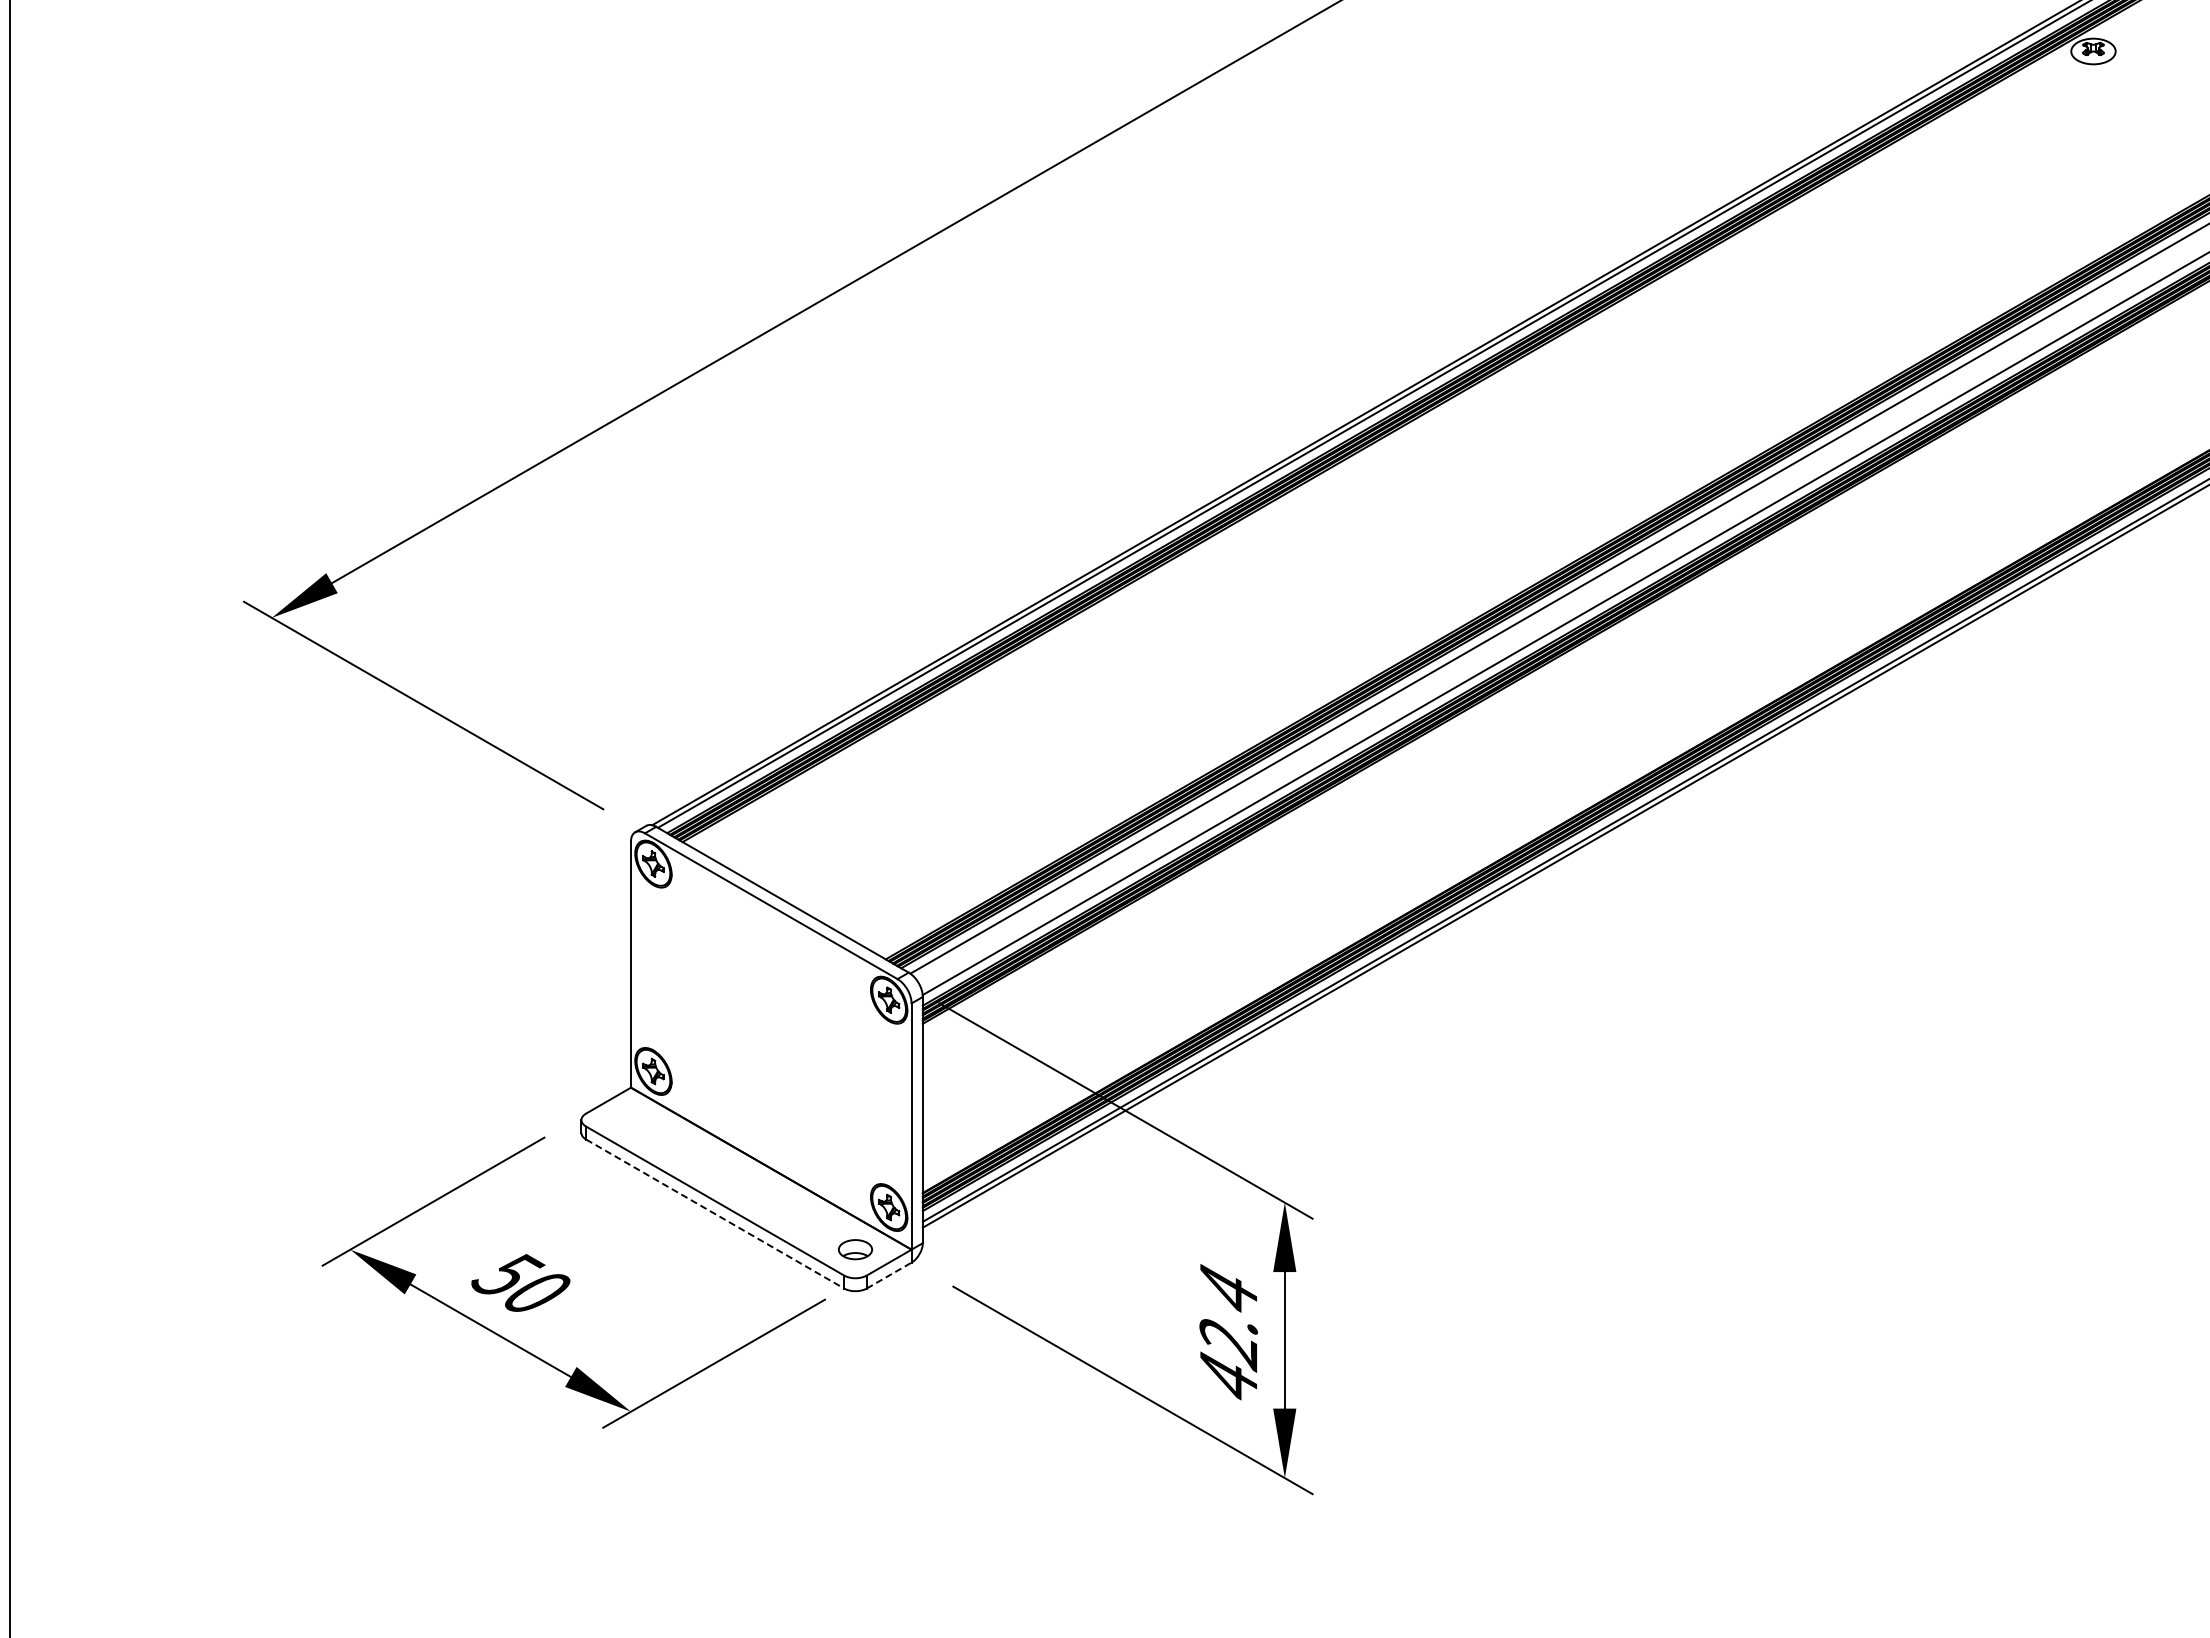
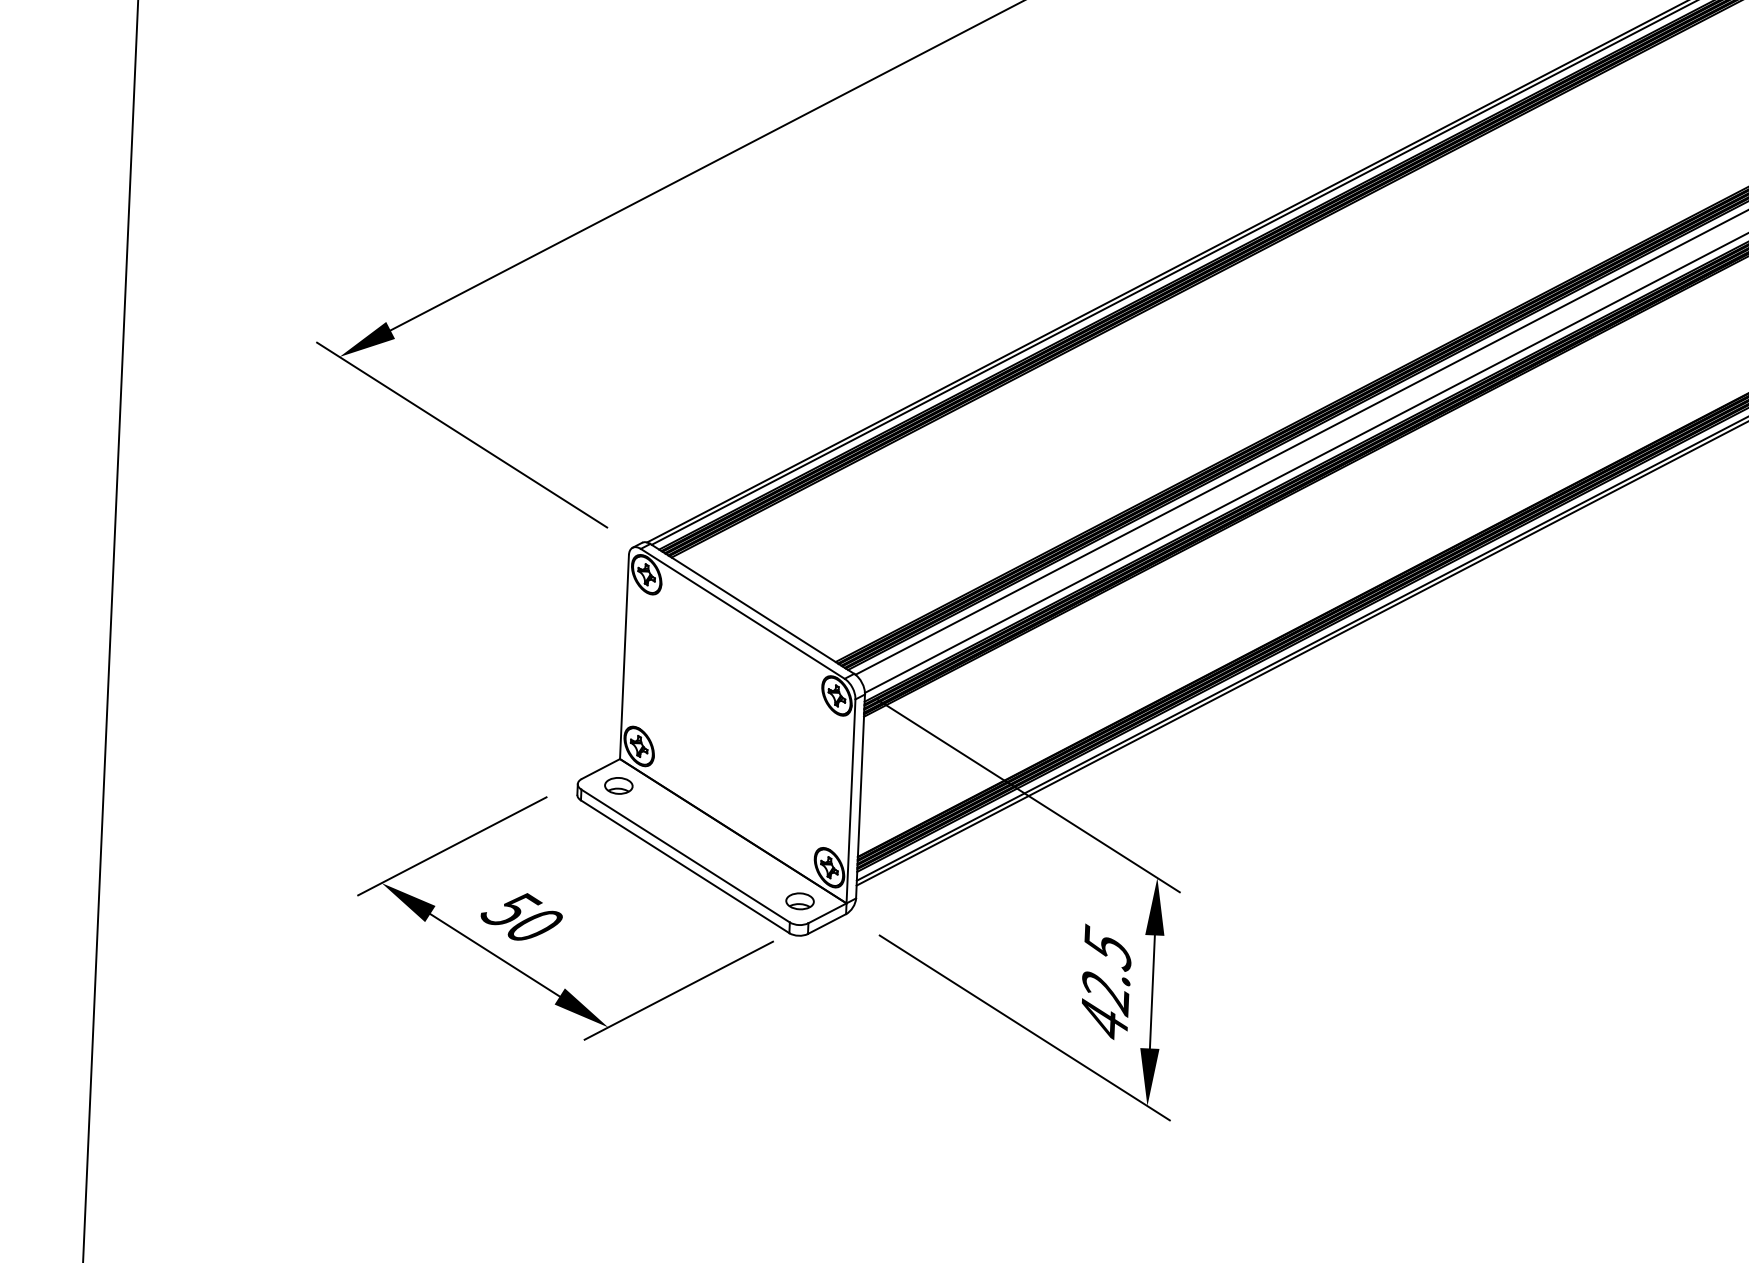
part: (630, 1119) -> (618, 785), added
line: (715, 1214) -> (685, 867), dashed -> solid
line: (889, 1275) -> (827, 923), dashed -> solid
text: (1228, 1289) -> (1107, 947), 42.4 -> 42.5

